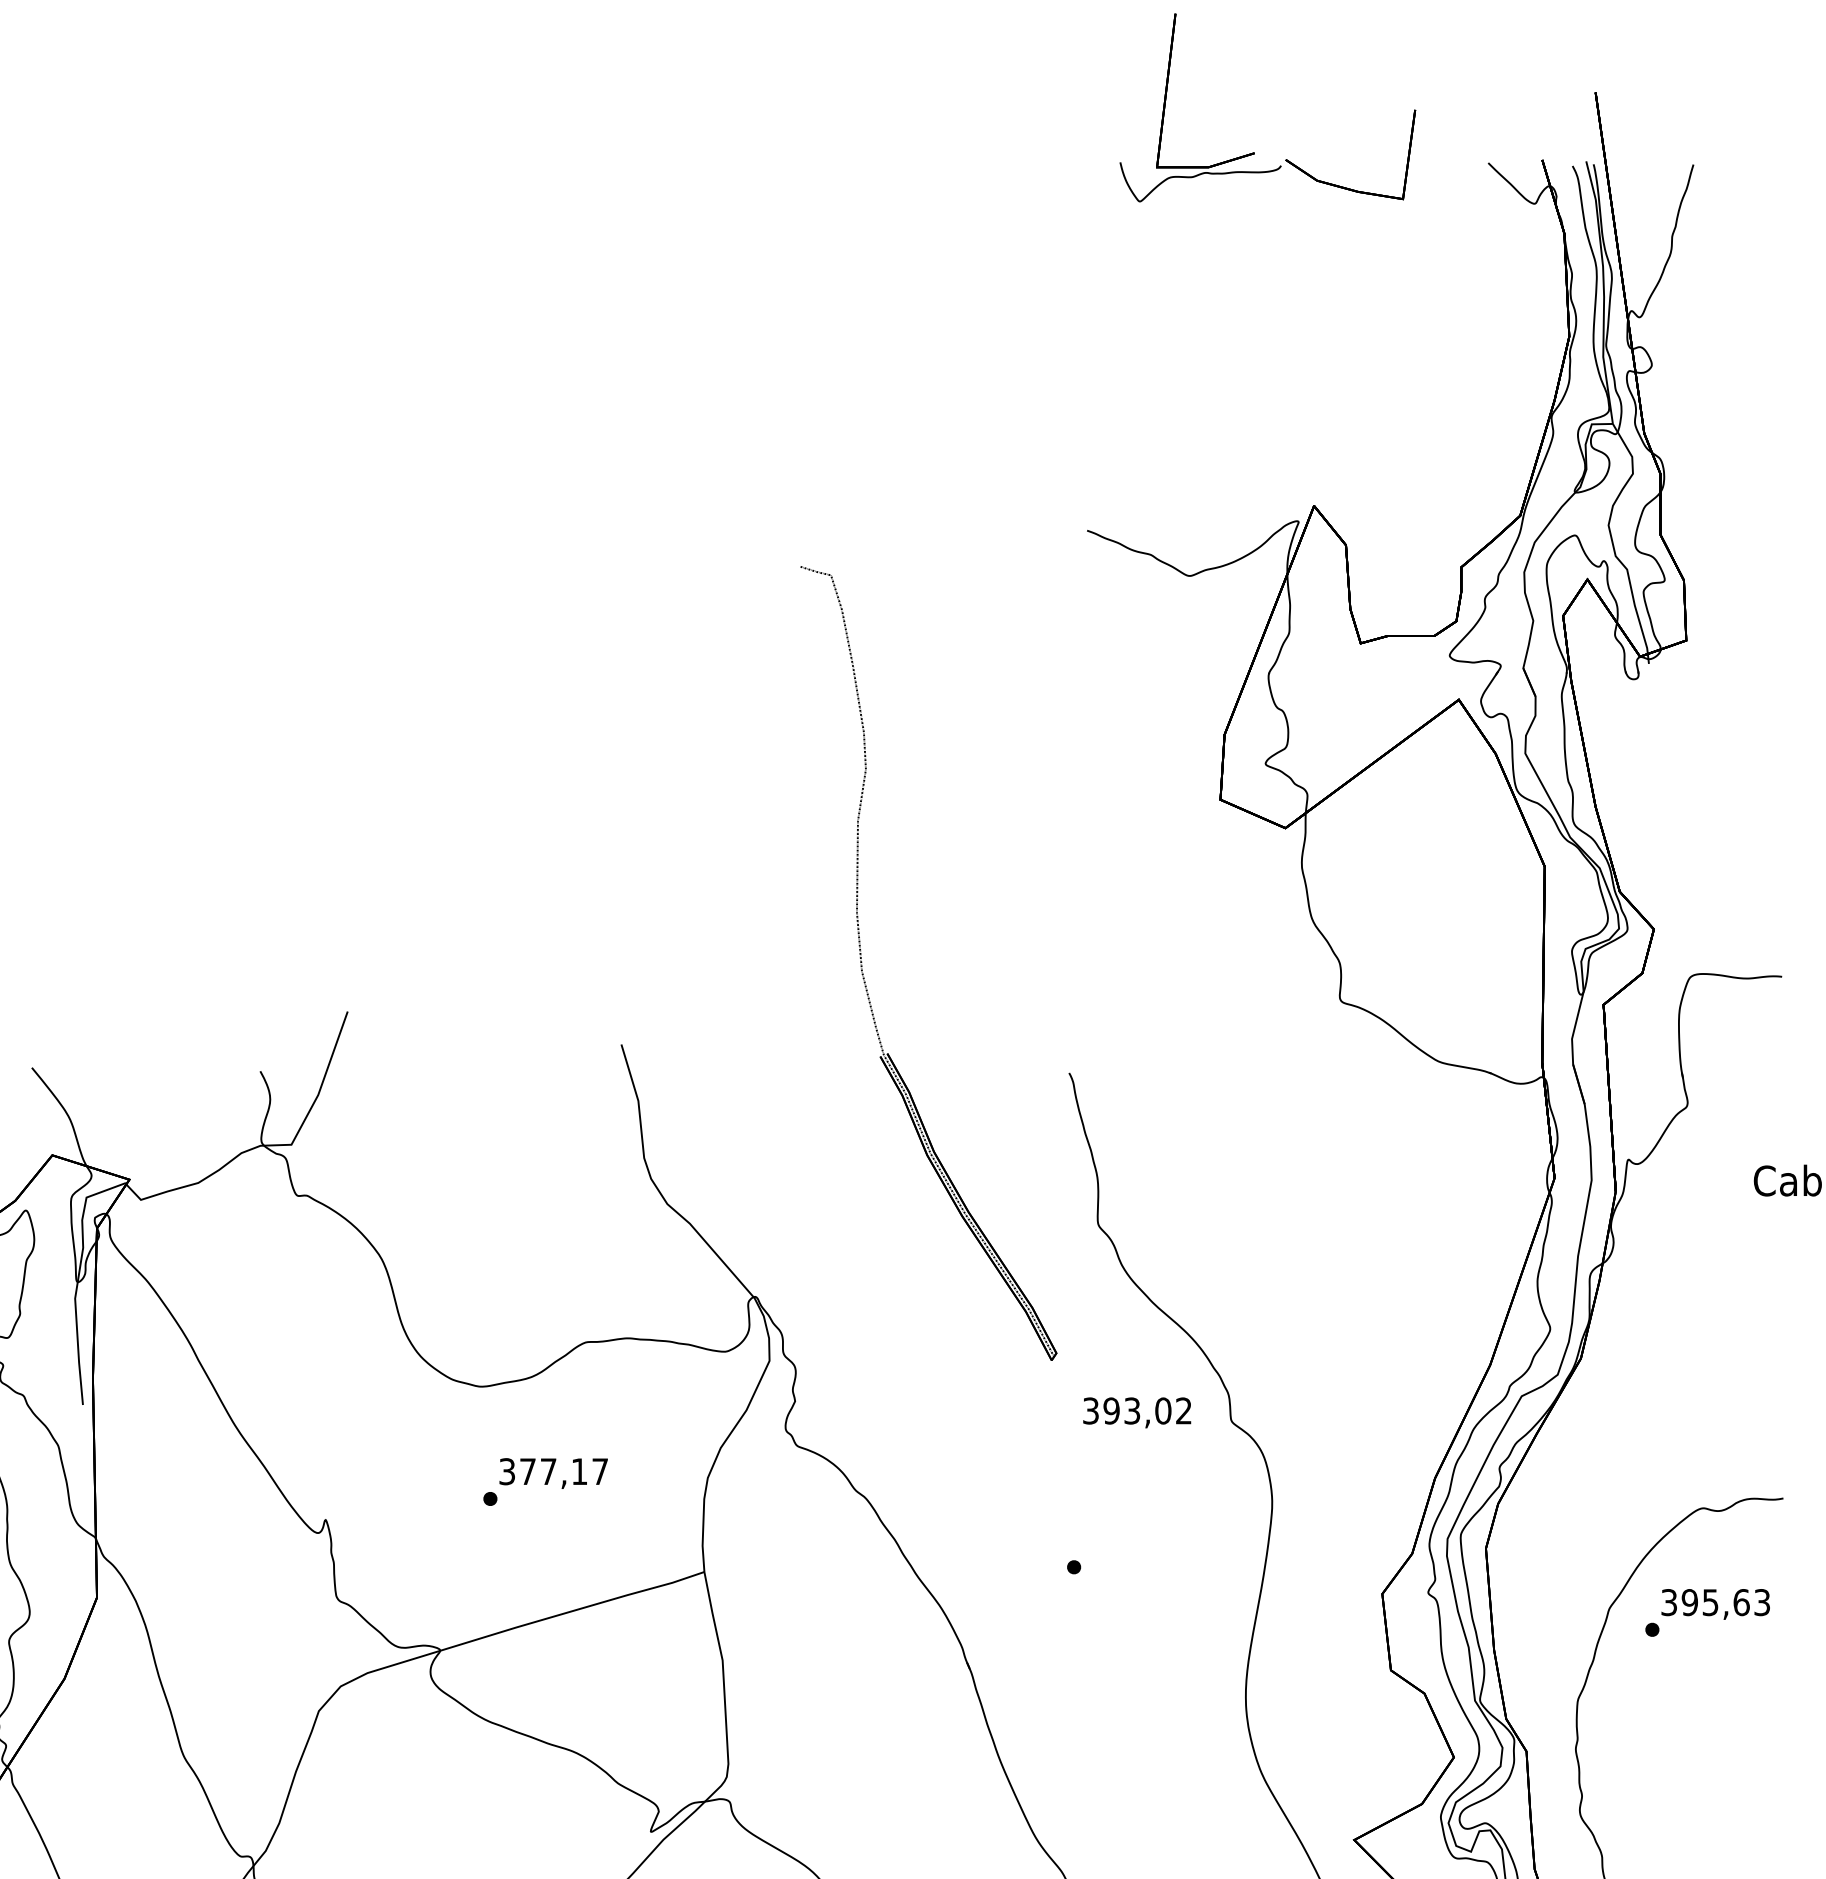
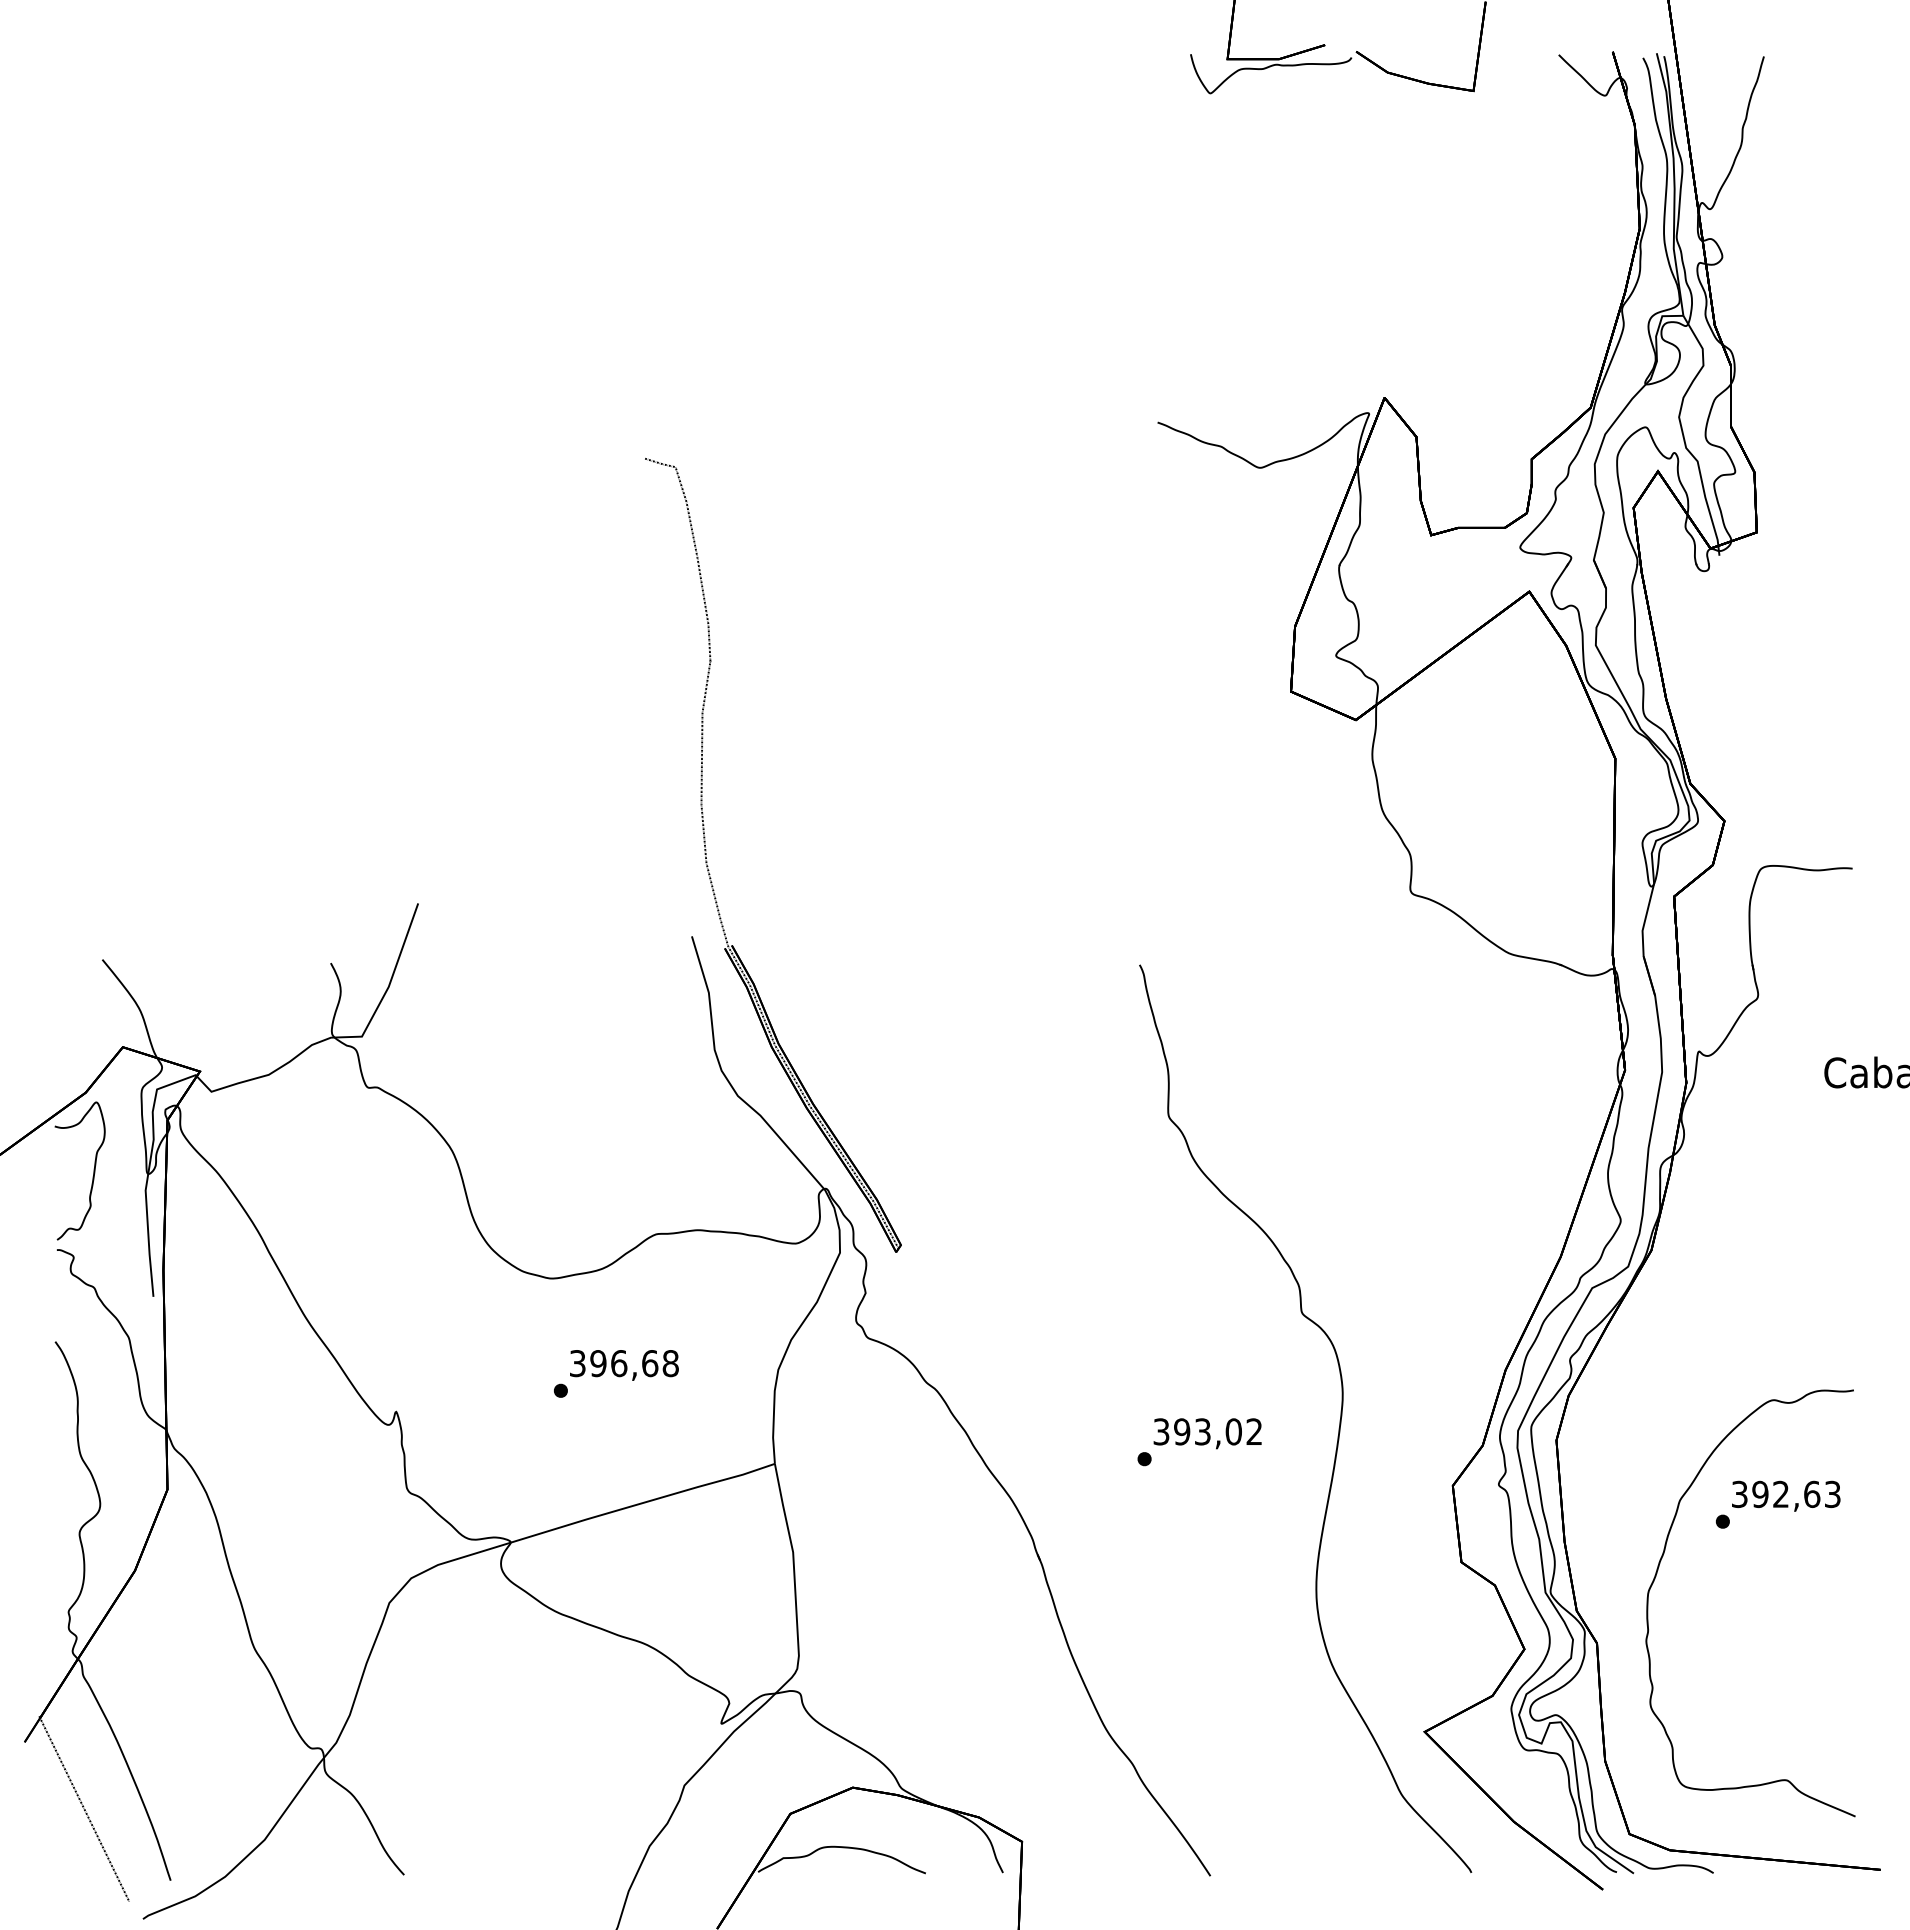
part: (865, 978) -> (709, 870), moved
text: (1137, 1412) -> (1207, 1433), moved
text: (564, 1471) -> (634, 1363), 377,17 -> 396,68
text: (1710, 1602) -> (1780, 1494), 395,63 -> 392,63

